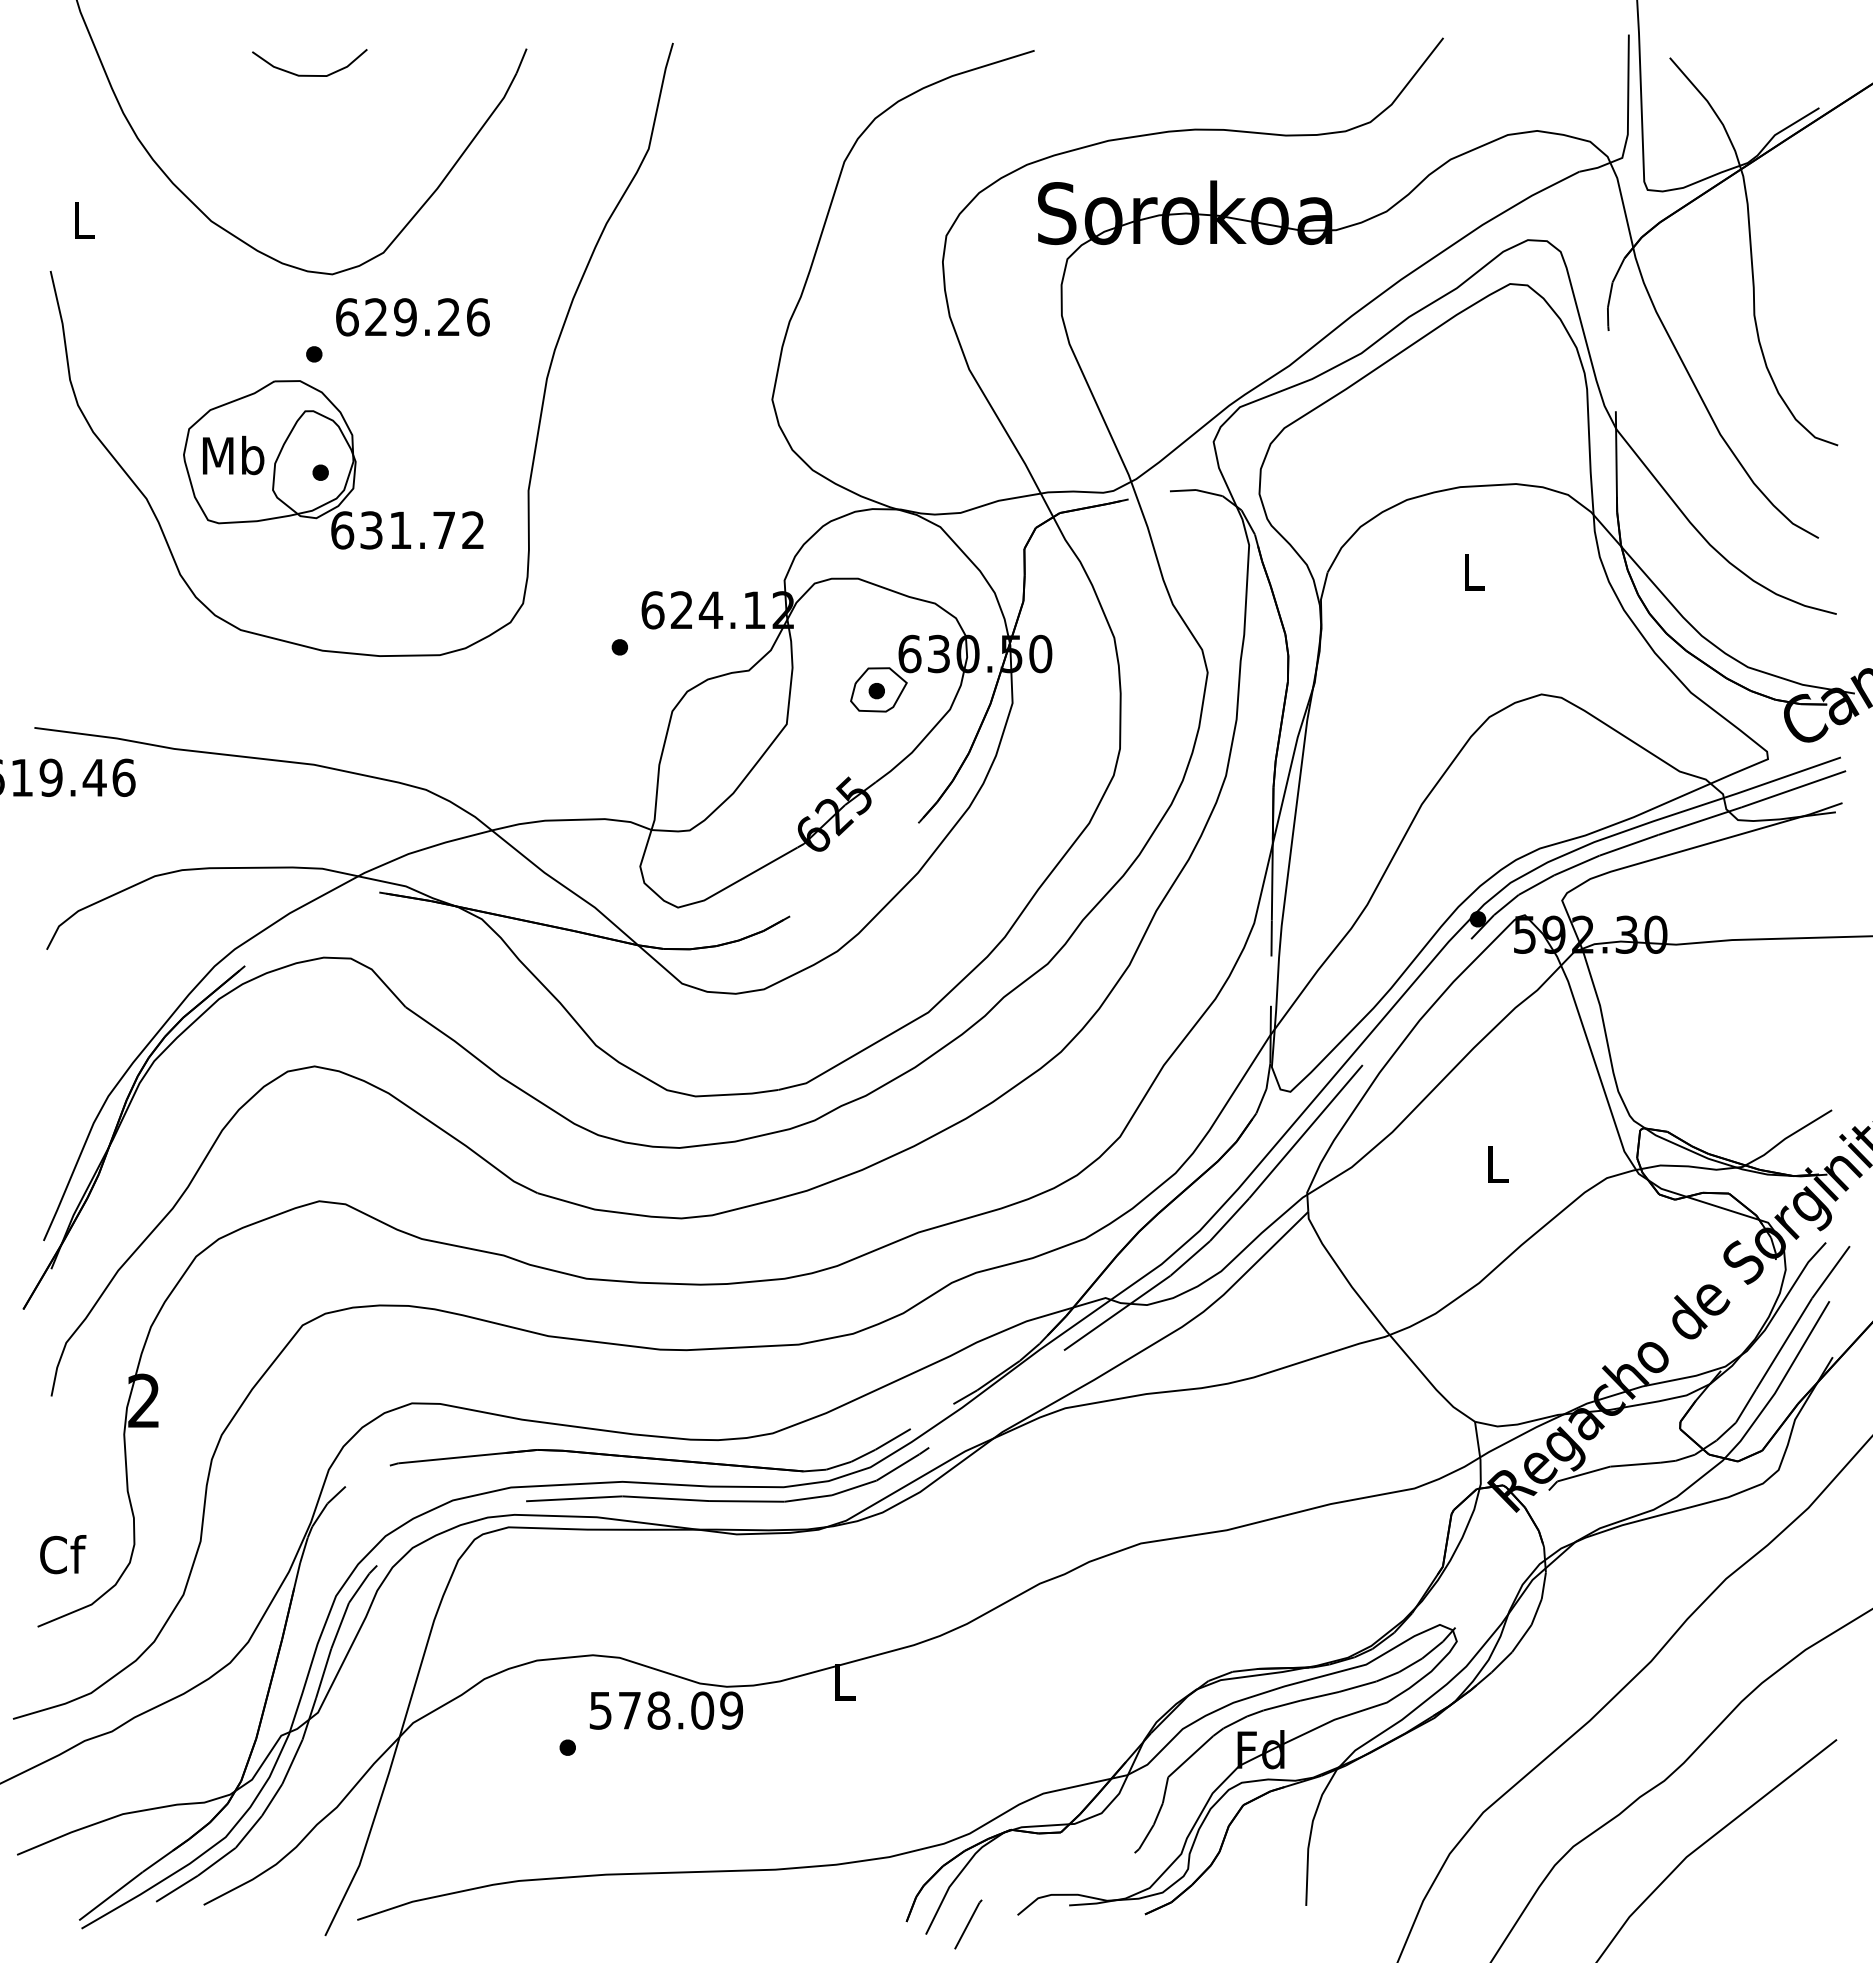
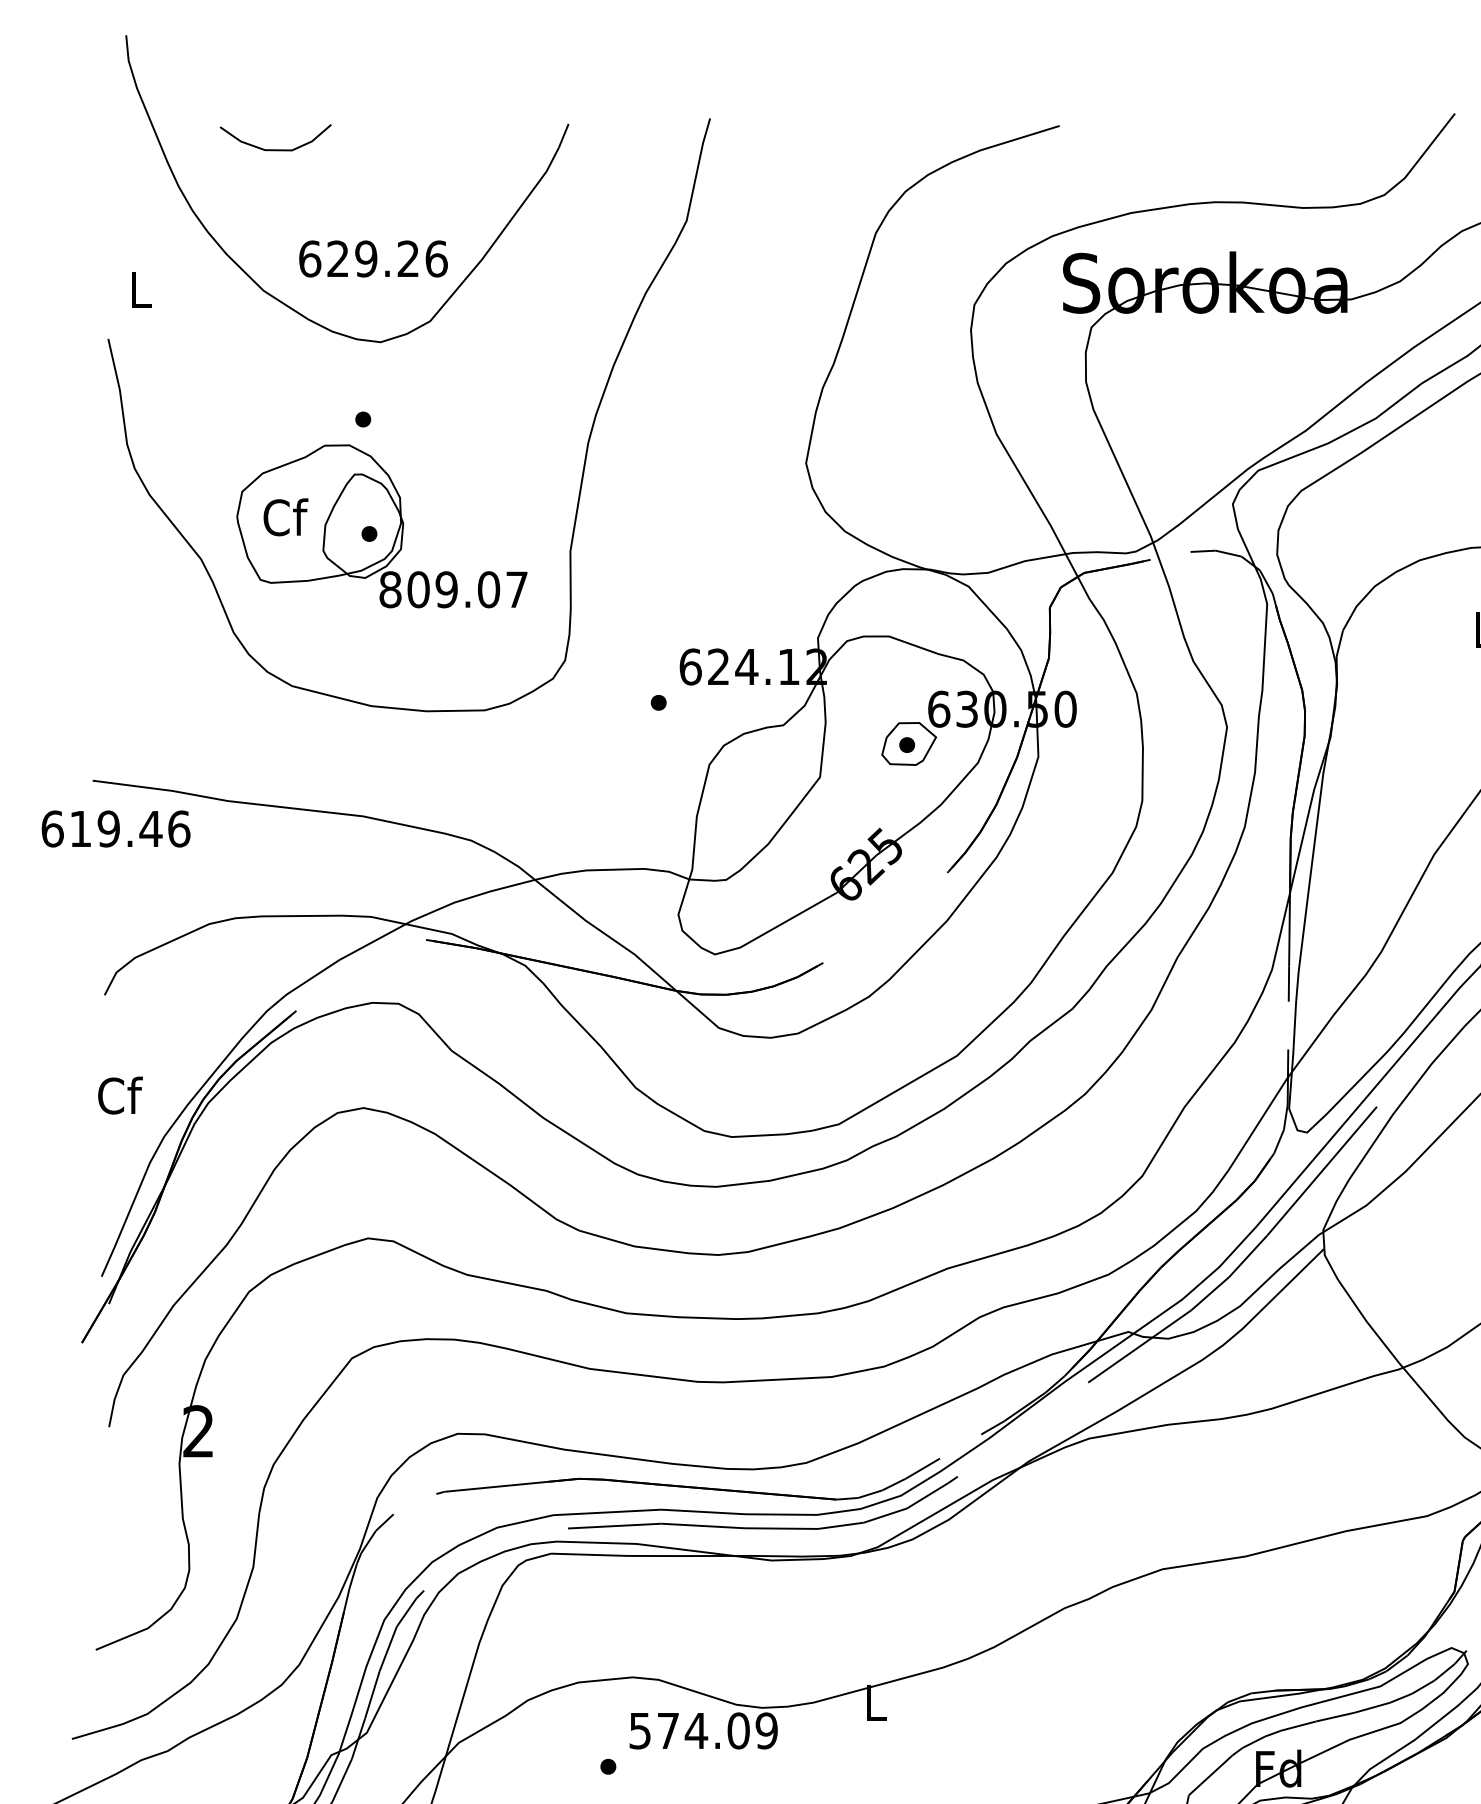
curve: (306, 74) -> (272, 148), moved
text: (412, 317) -> (373, 259), moved
text: (233, 455) -> (285, 517), Mb -> Cf
text: (407, 530) -> (453, 589), 631.72 -> 809.07
text: (63, 1554) -> (120, 1095), moved
text: (658, 1710) -> (696, 1730), 578.09 -> 574.09

